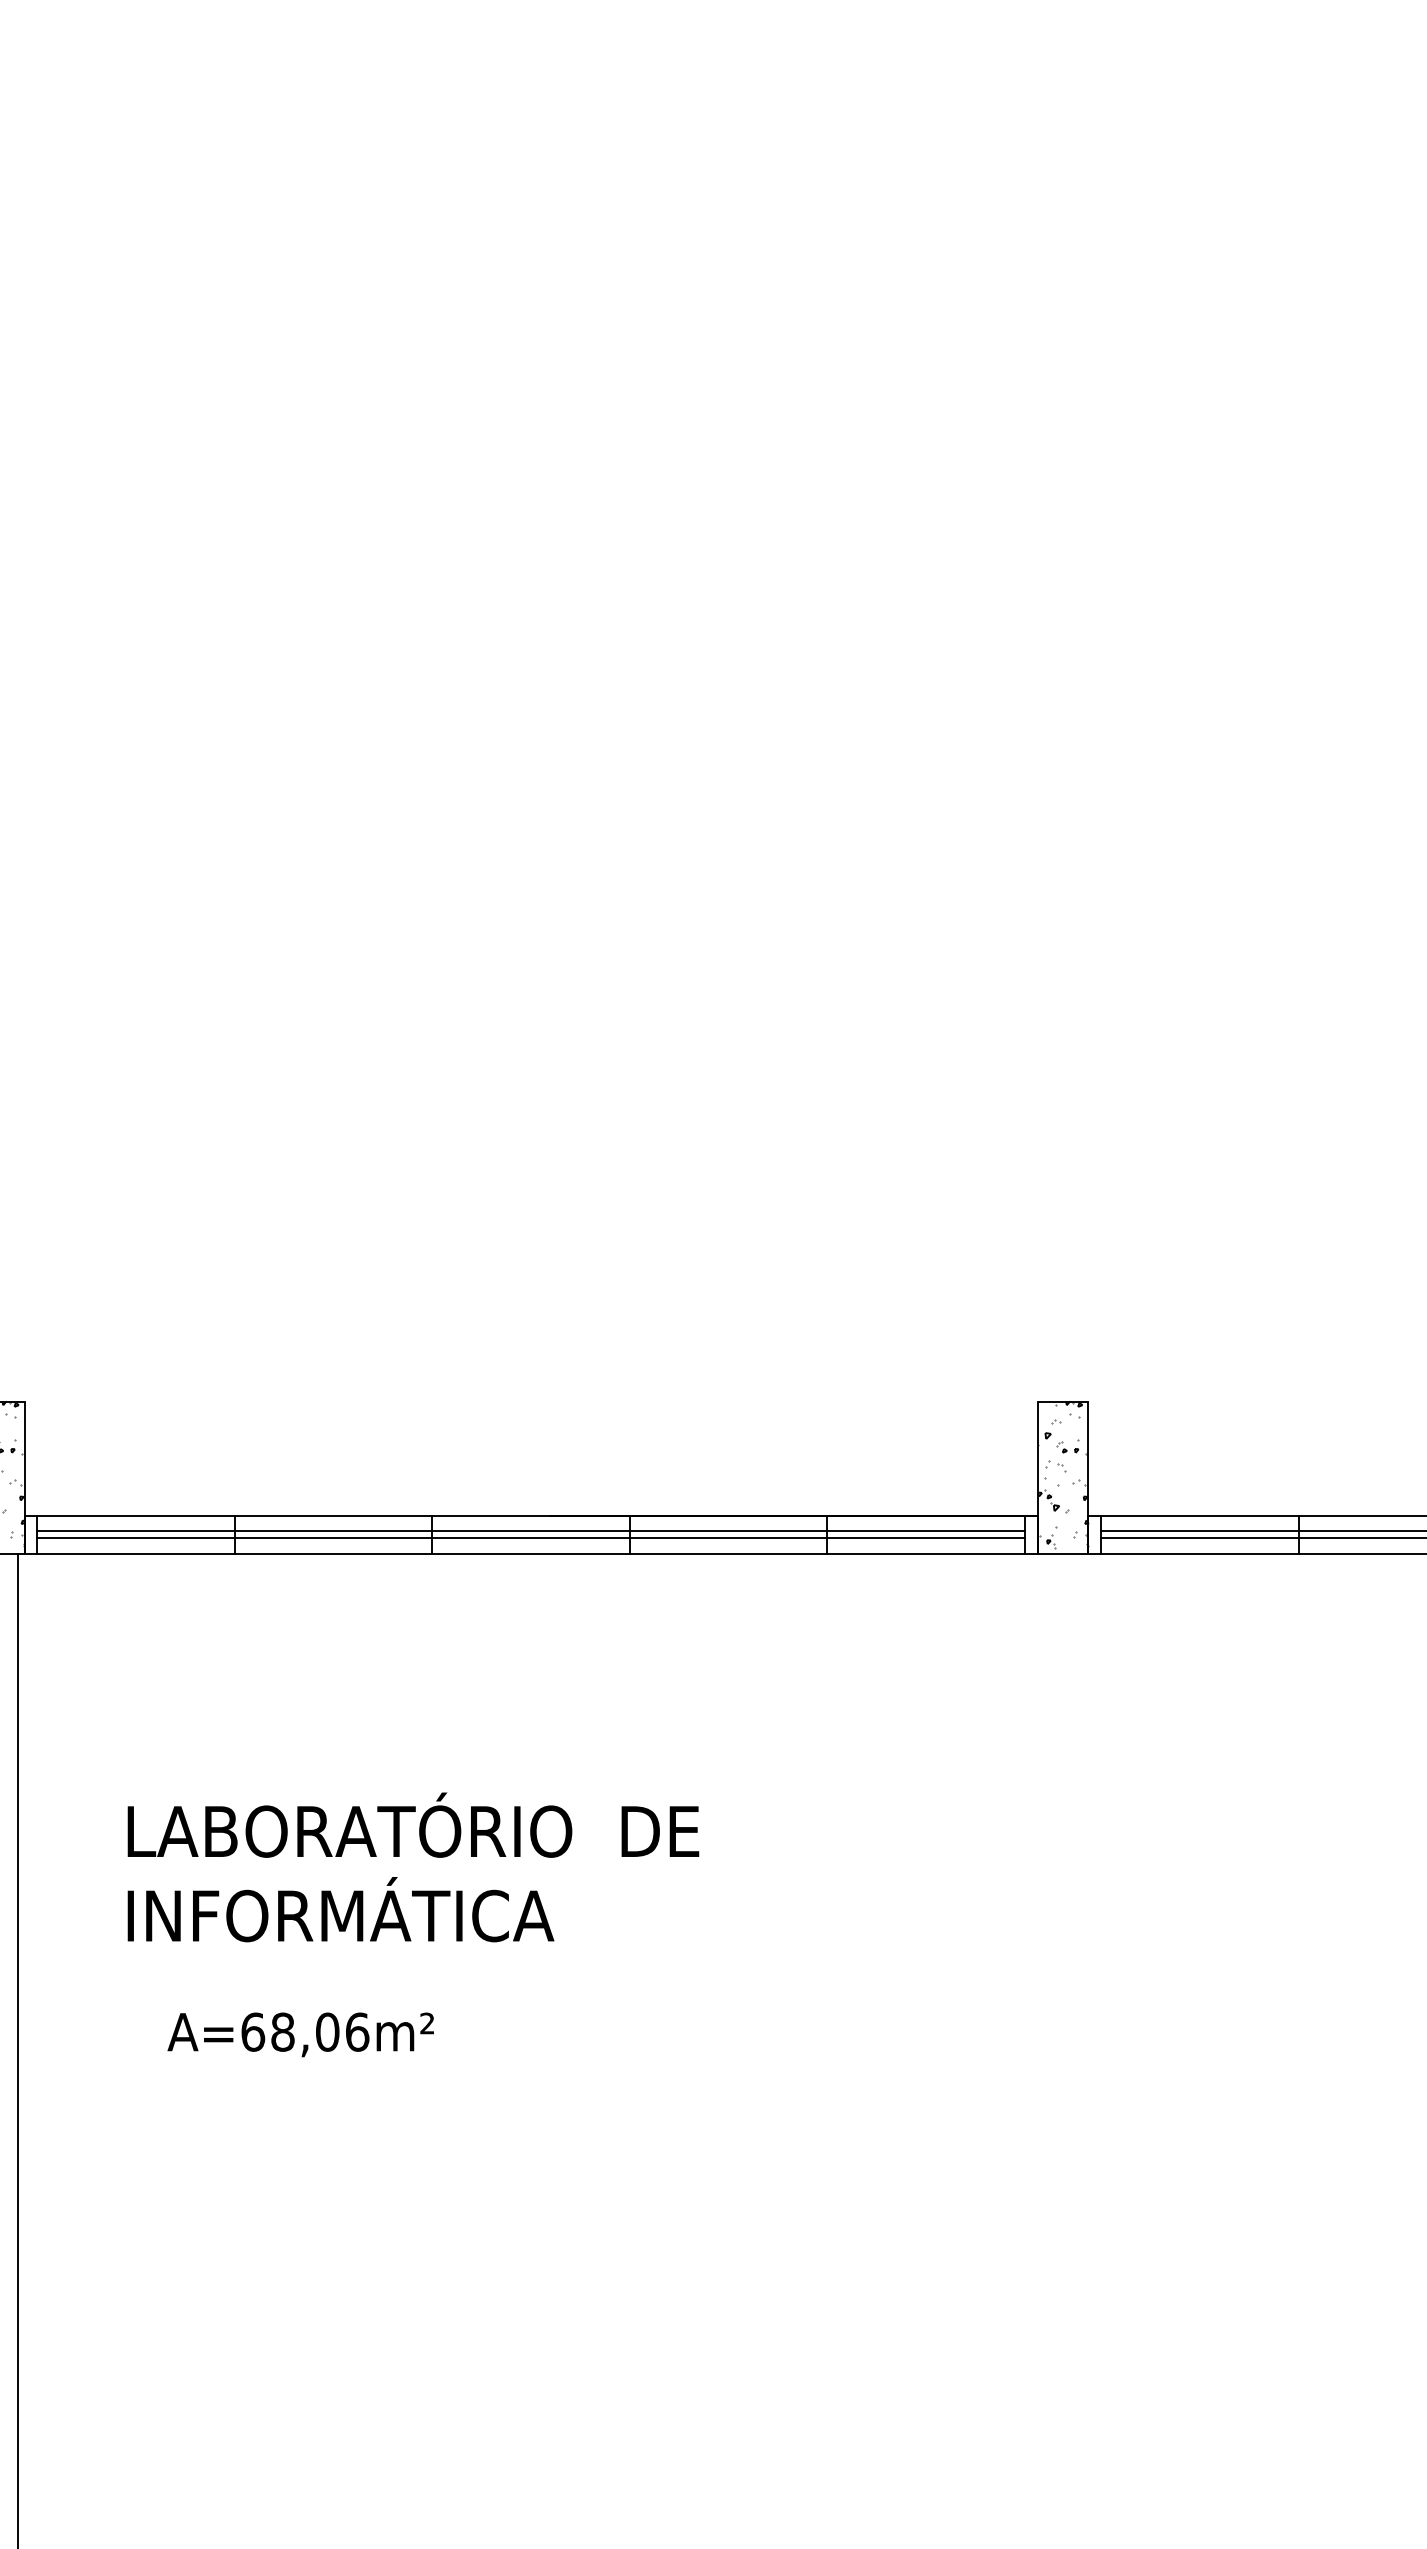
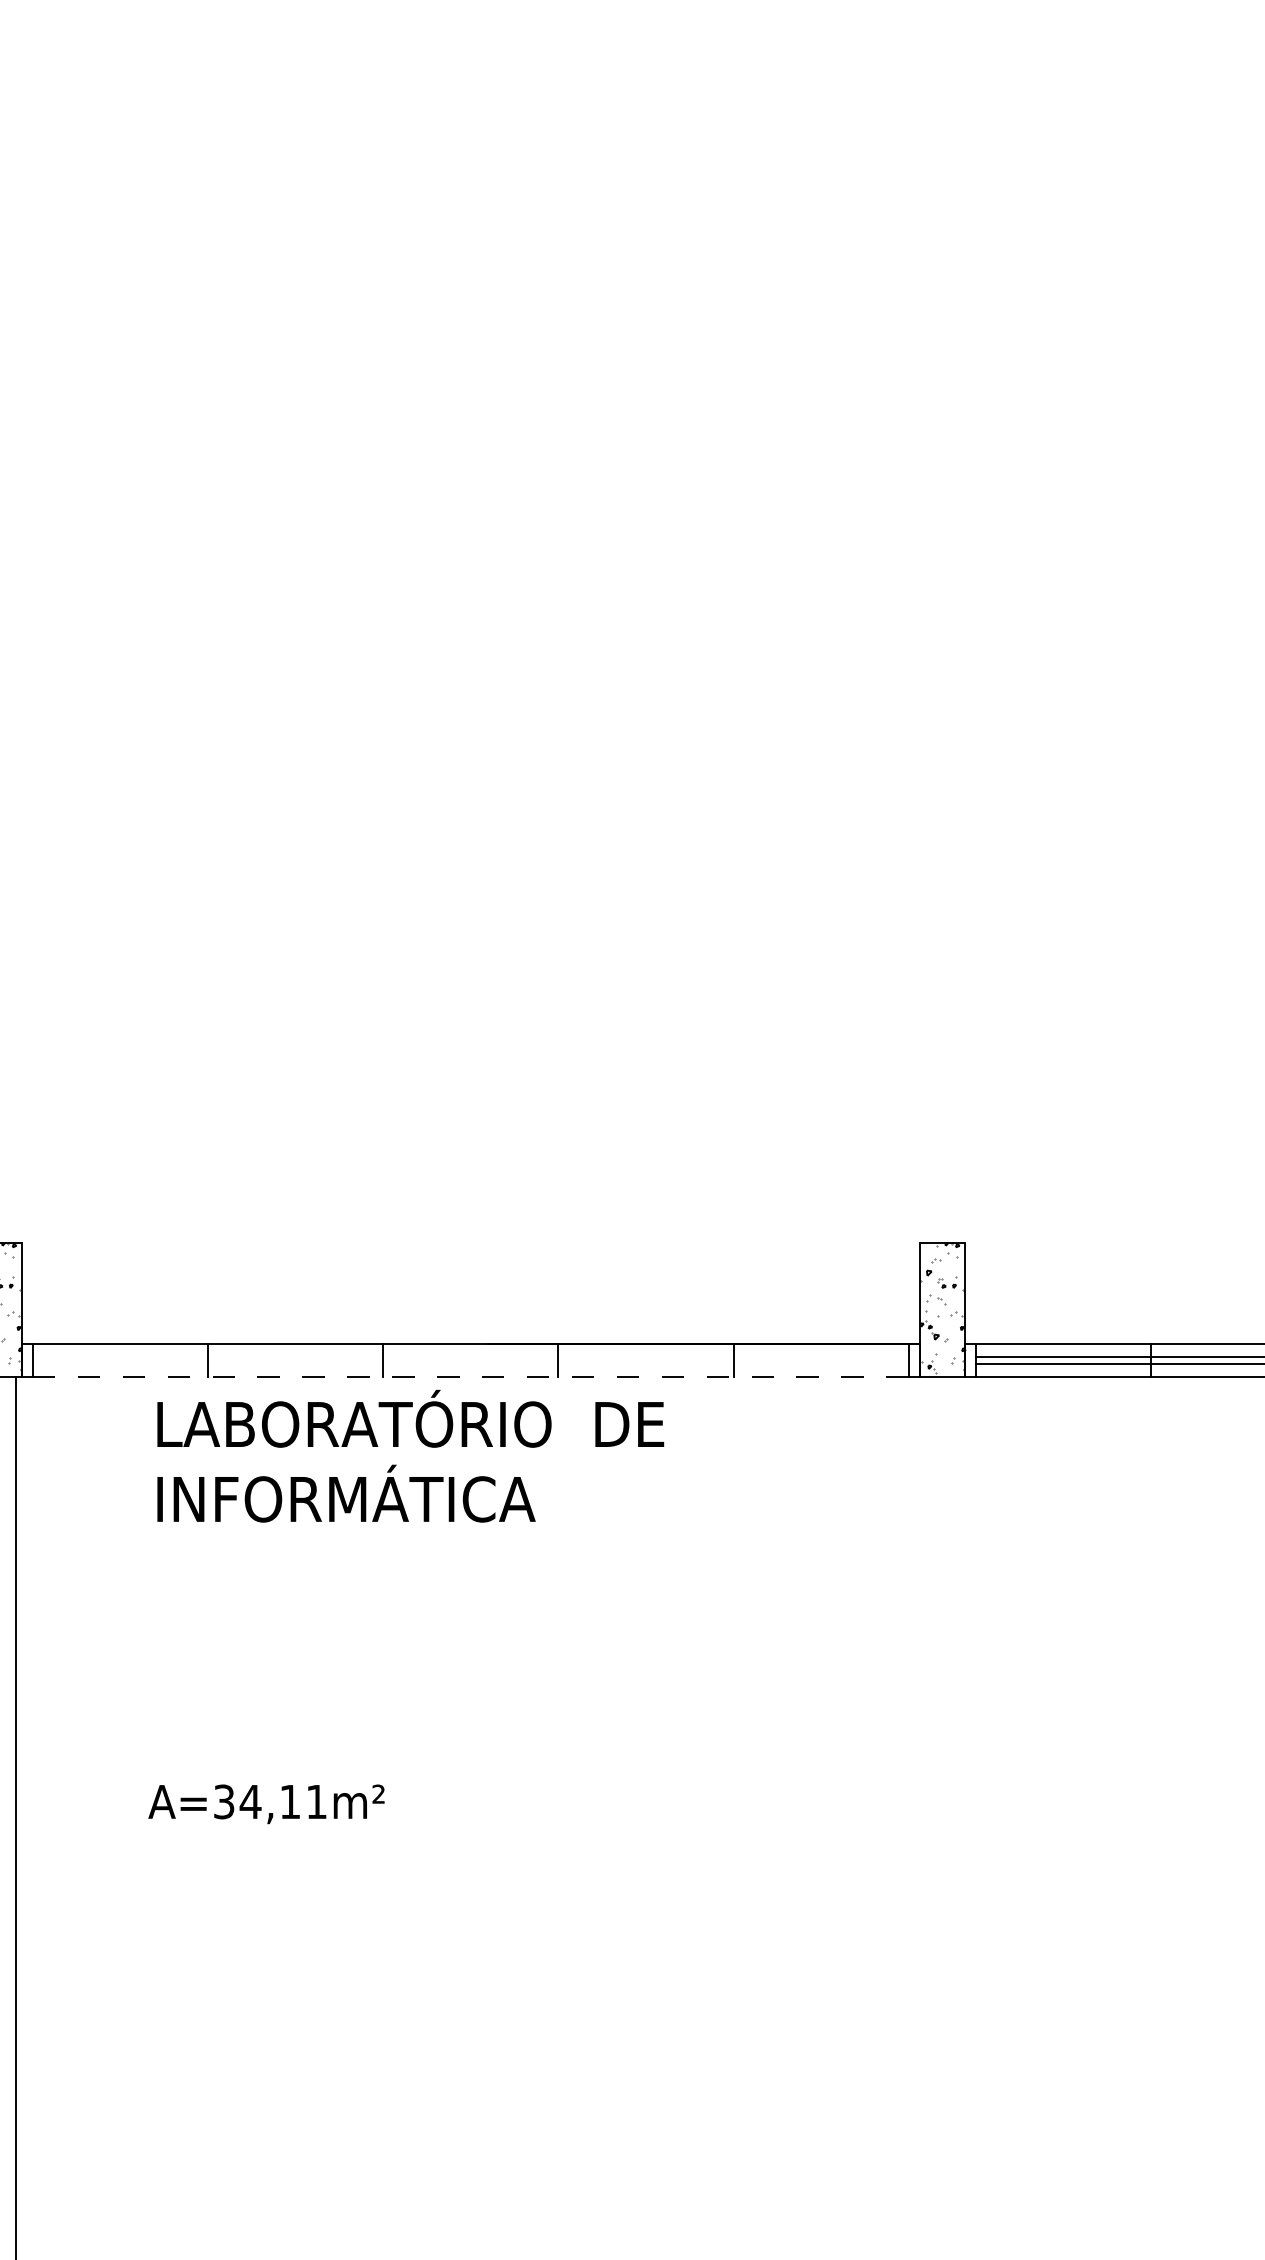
line: (530, 1530) -> (470, 1357), removed
line: (530, 1538) -> (470, 1364), removed
line: (531, 1553) -> (471, 1377), solid -> dashed
text: (413, 1867) -> (410, 1456), moved
text: (305, 2031) -> (270, 1801), A=68,06m² -> A=34,11m²

